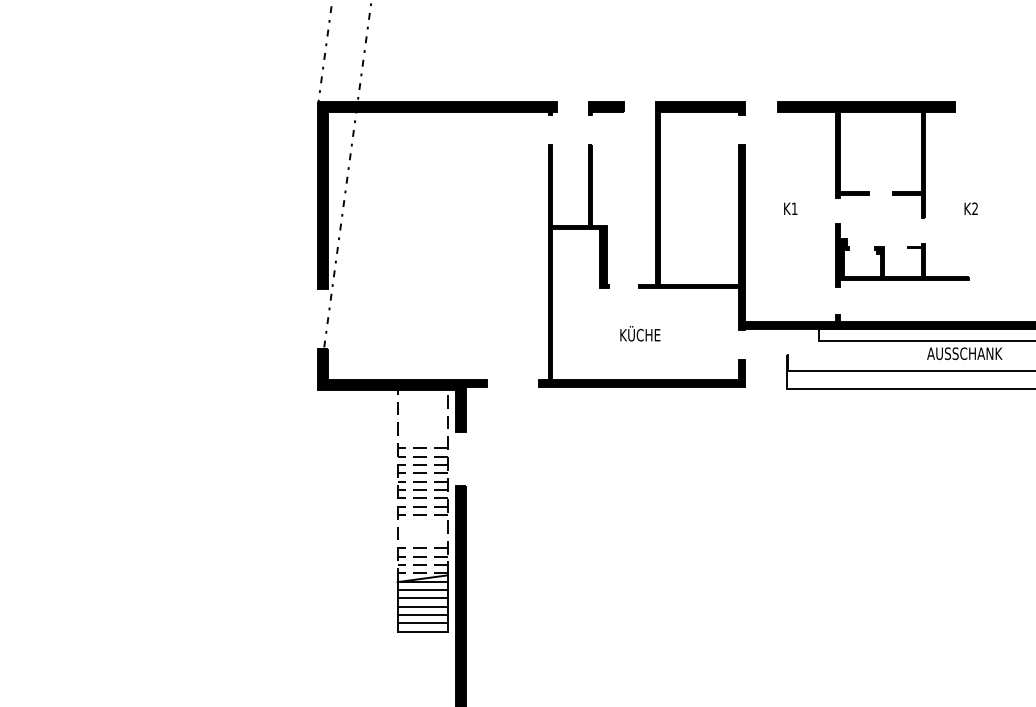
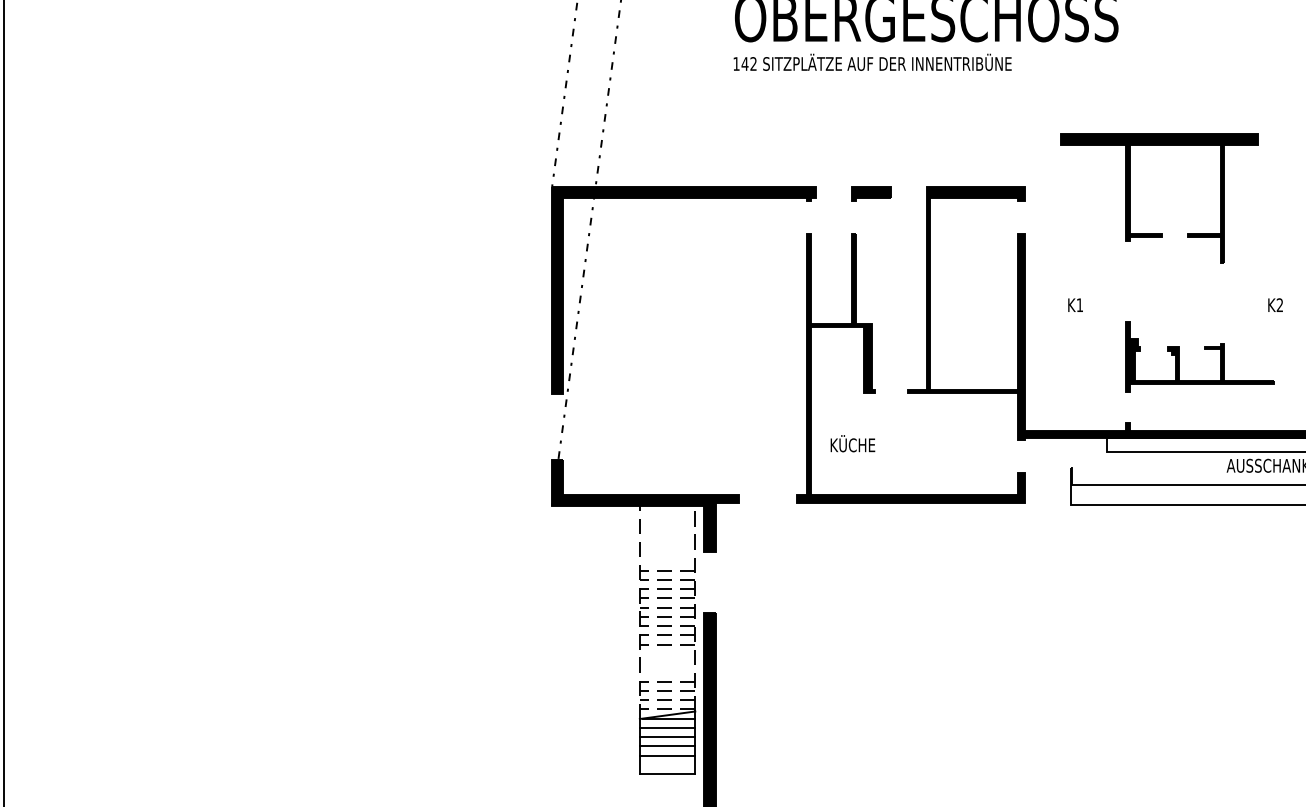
part: (840, 160) -> (1130, 198), moved
text: (639, 333) -> (852, 443), moved
line: (422, 623) -> (667, 764), removed

